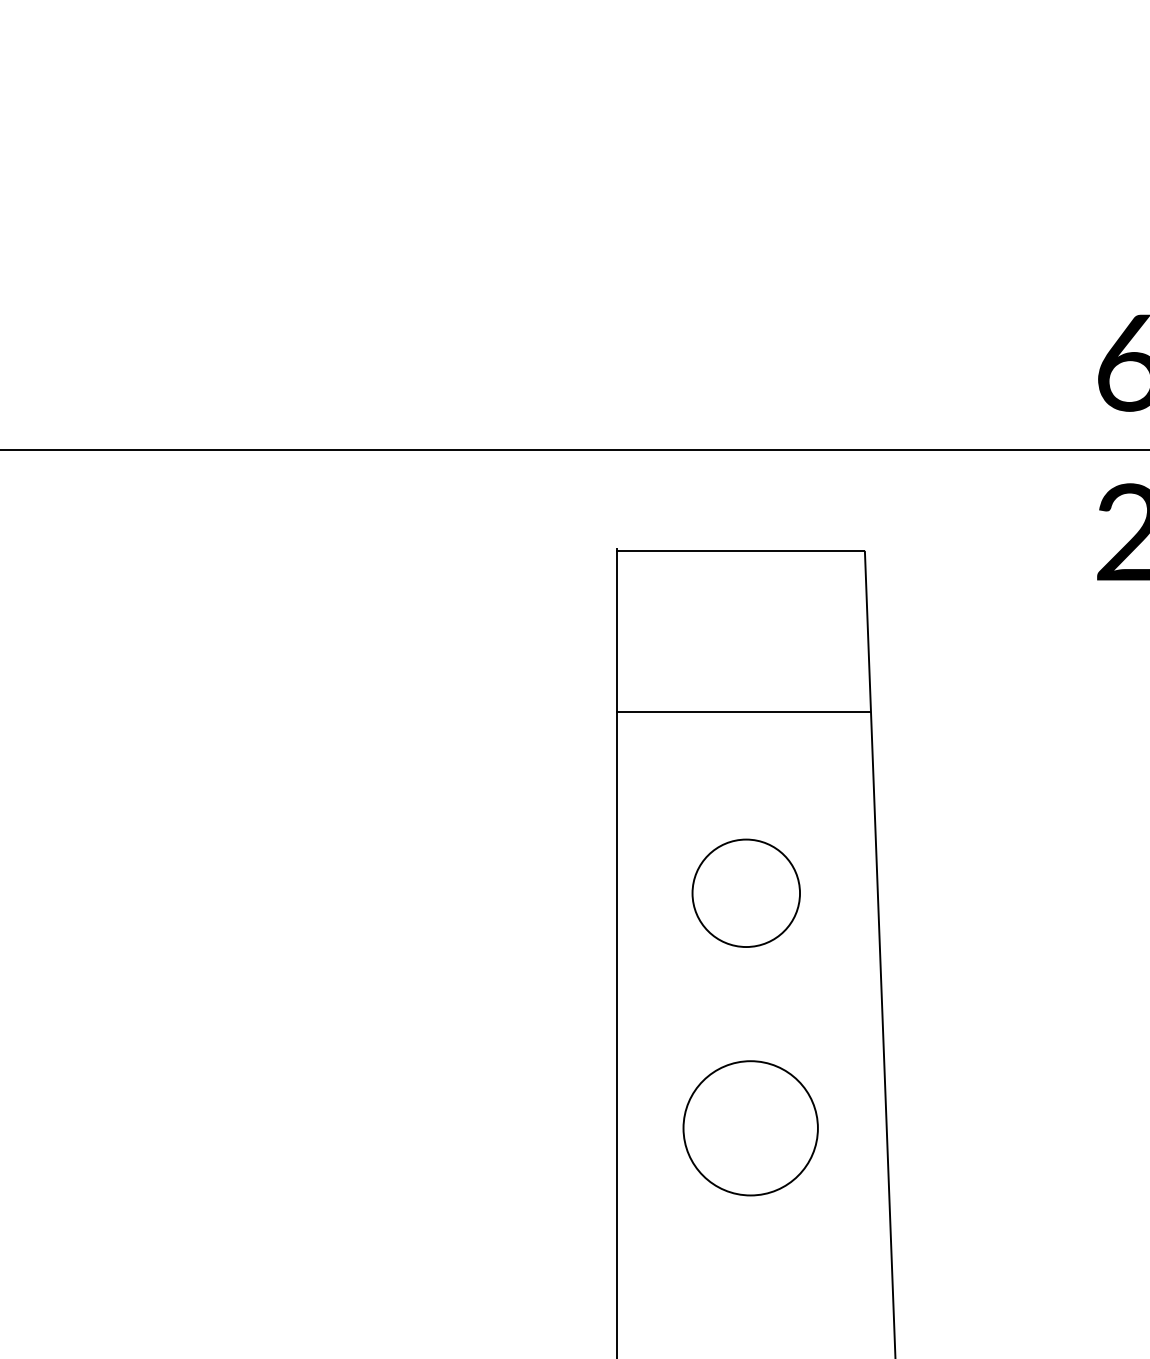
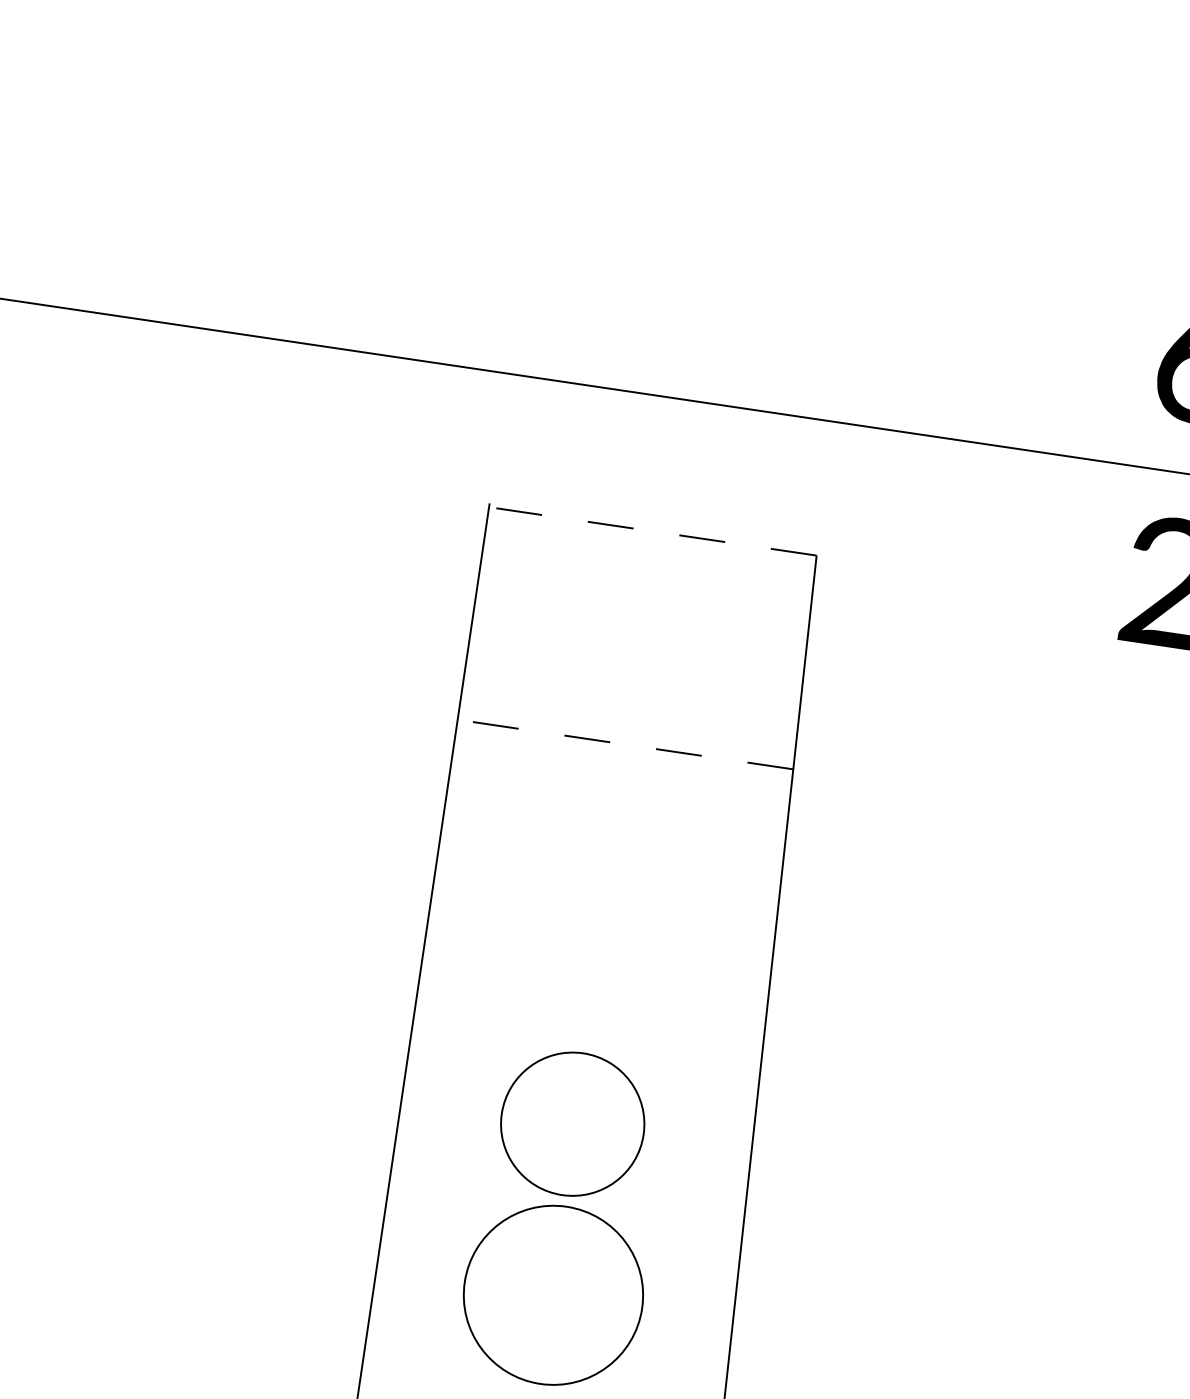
line: (740, 550) -> (652, 530), solid -> dashed
line: (743, 711) -> (625, 743), solid -> dashed
part: (745, 892) -> (571, 1123), moved

